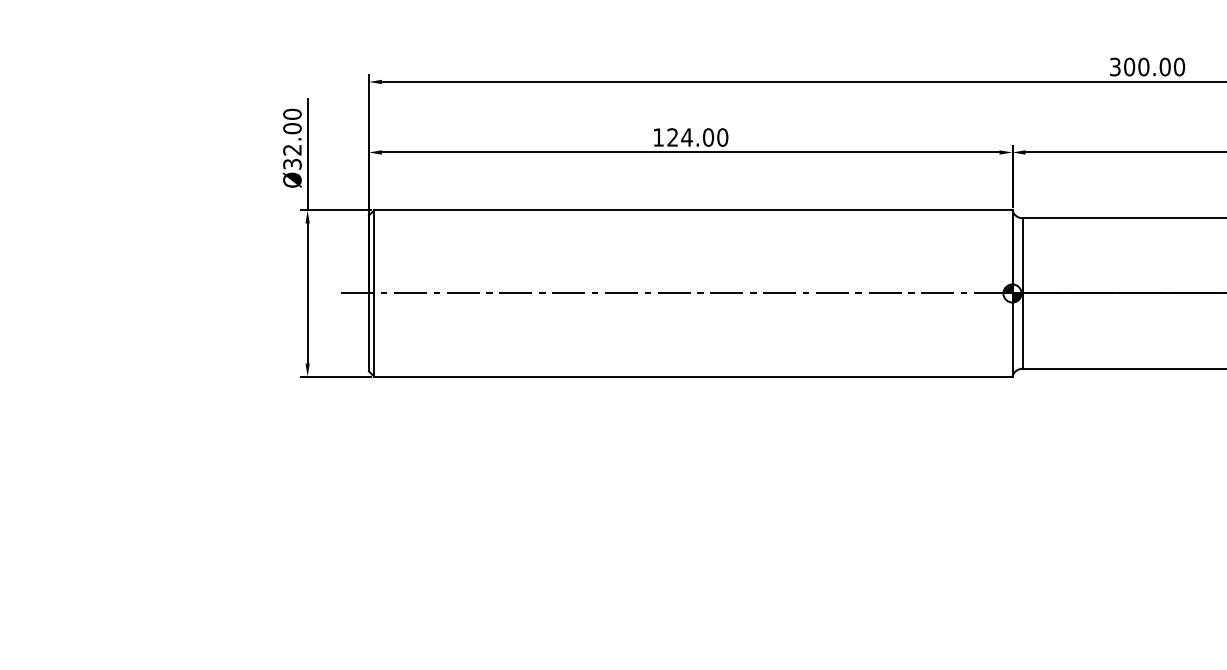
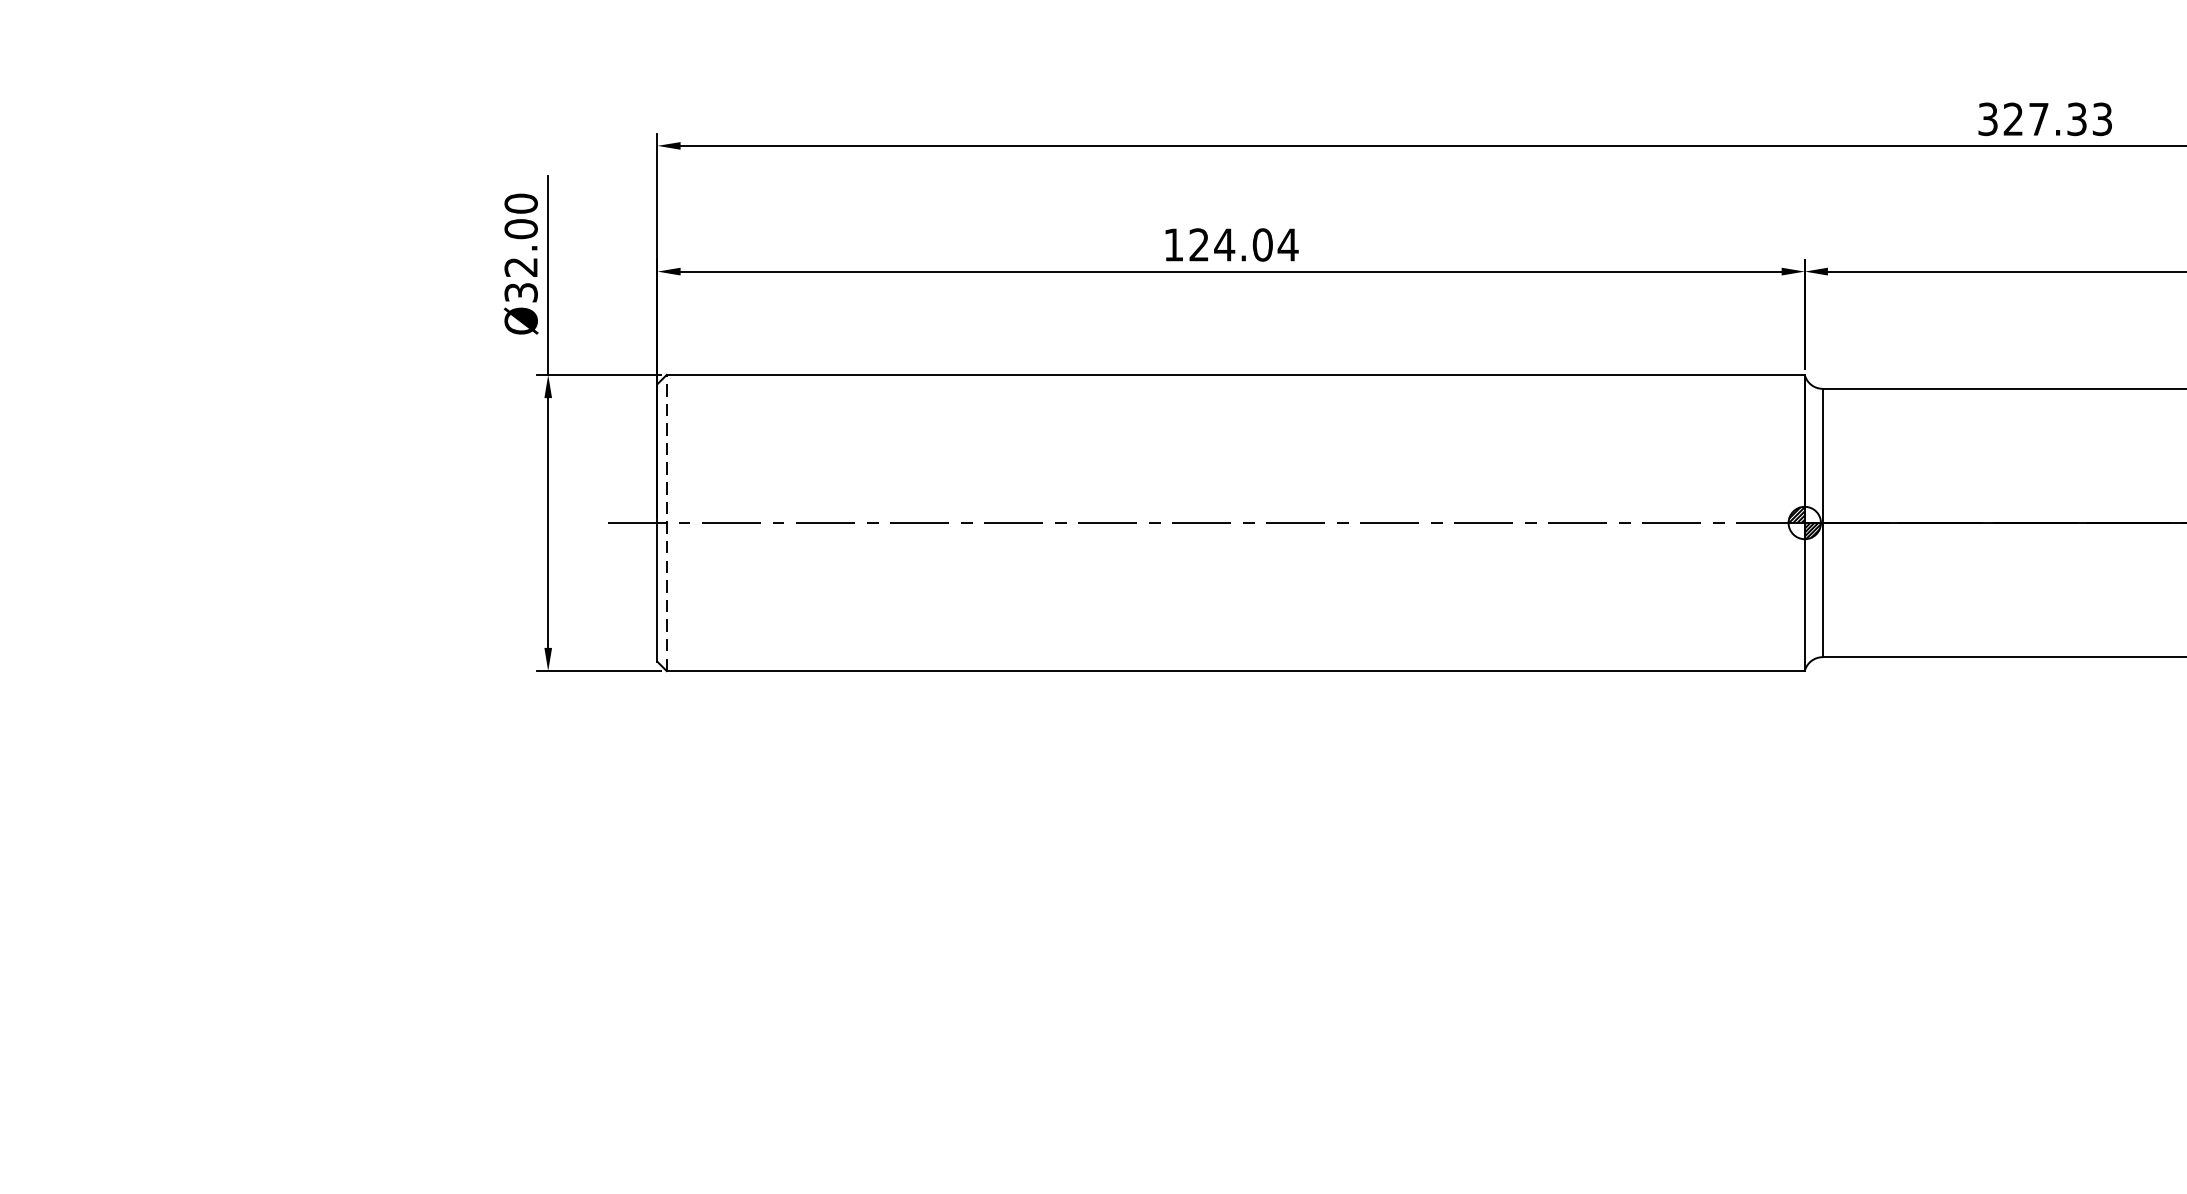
text: (1154, 66) -> (2057, 118), 300.00 -> 327.33
text: (722, 137) -> (1287, 244), 124.00 -> 124.04
line: (374, 293) -> (667, 523), solid -> dashed

